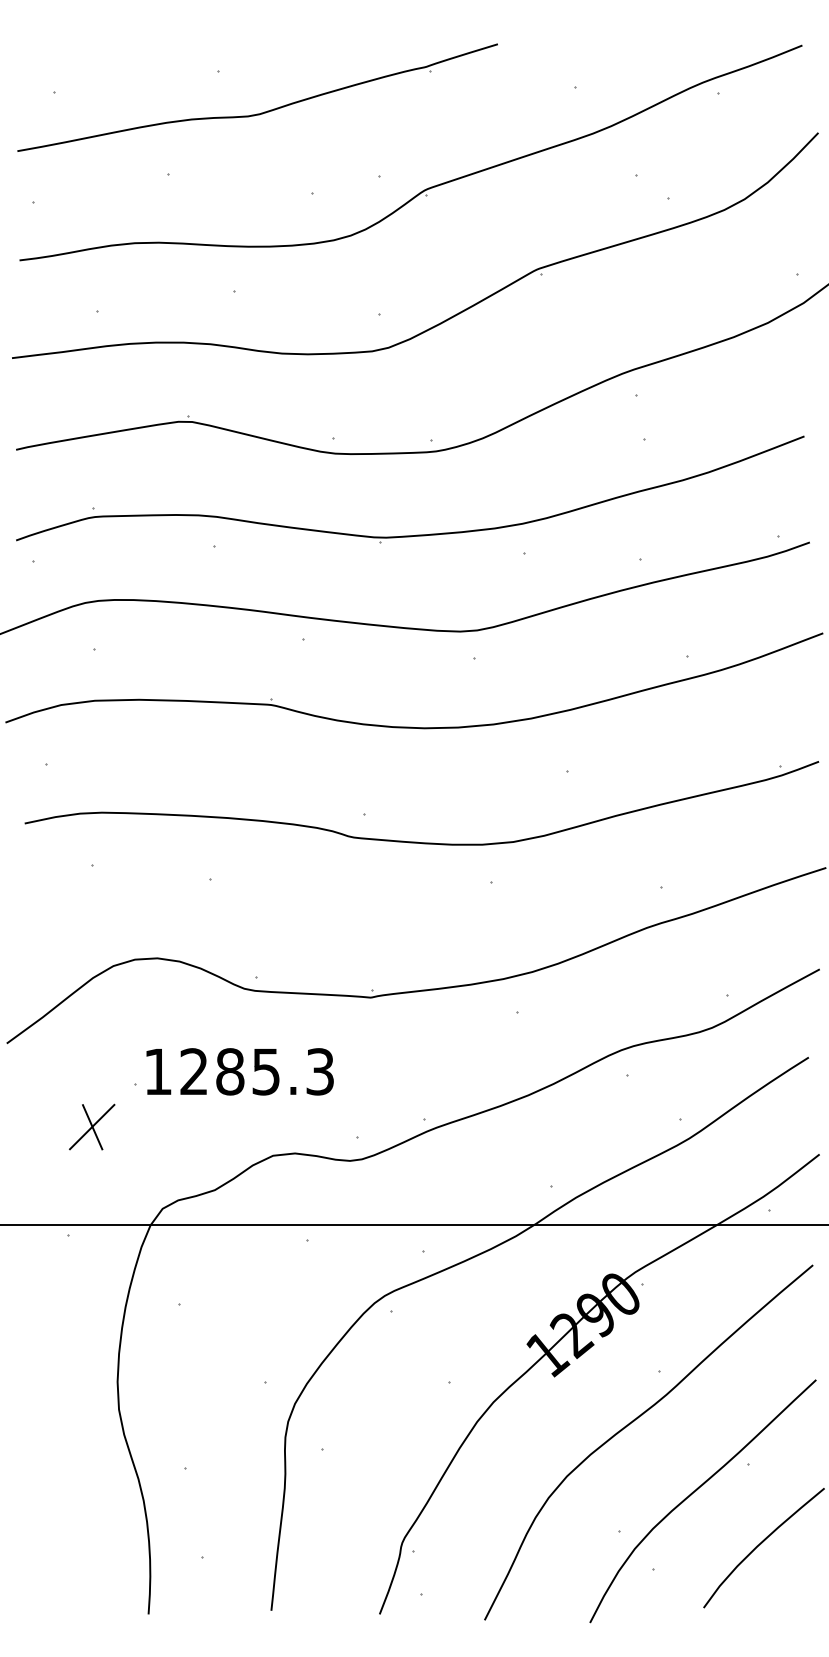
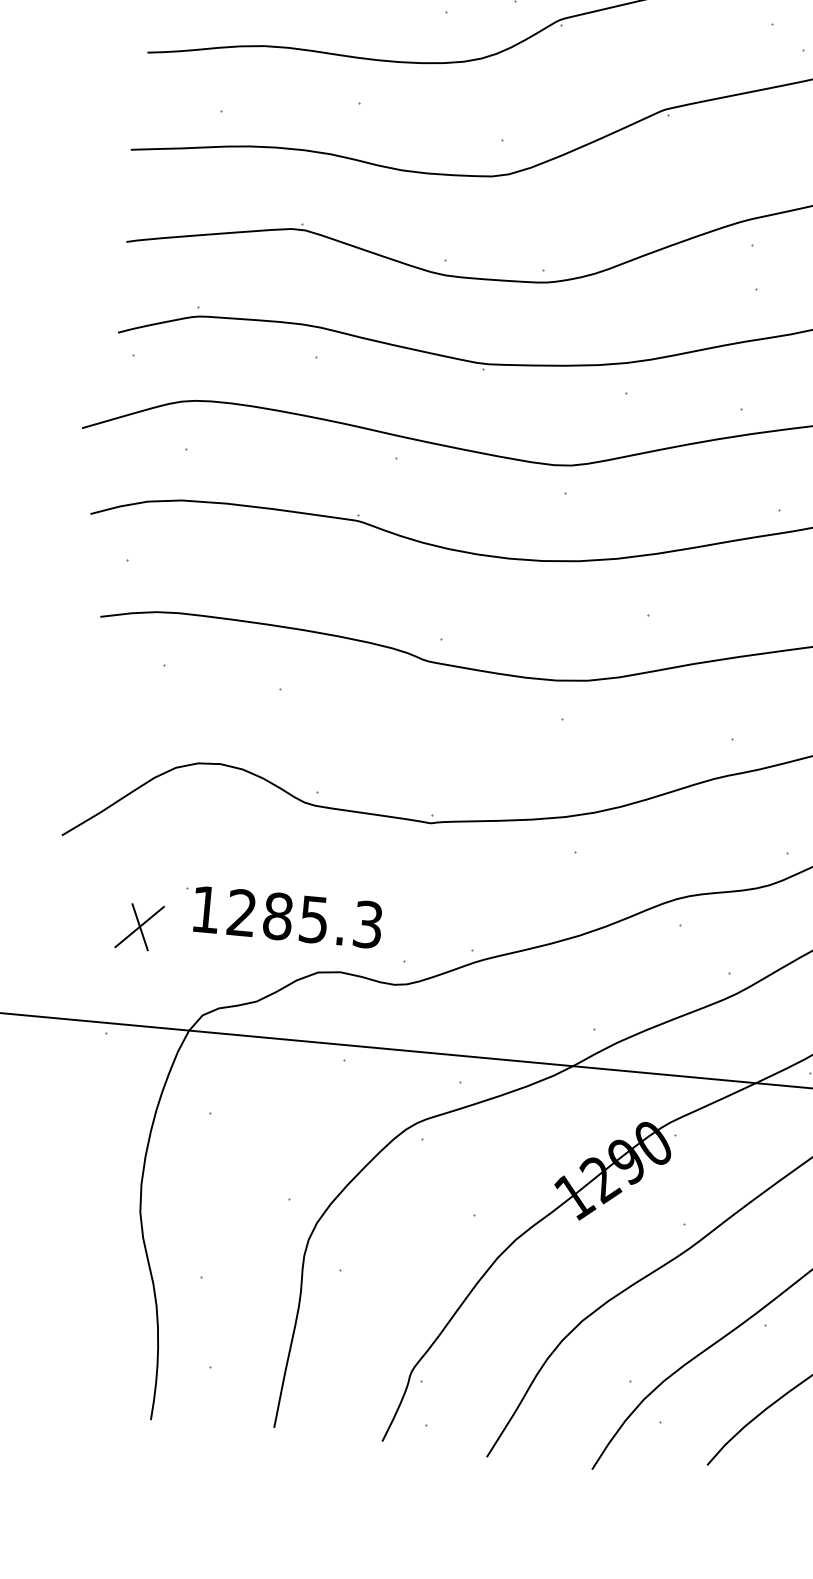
part: (239, 1071) -> (287, 916), moved

